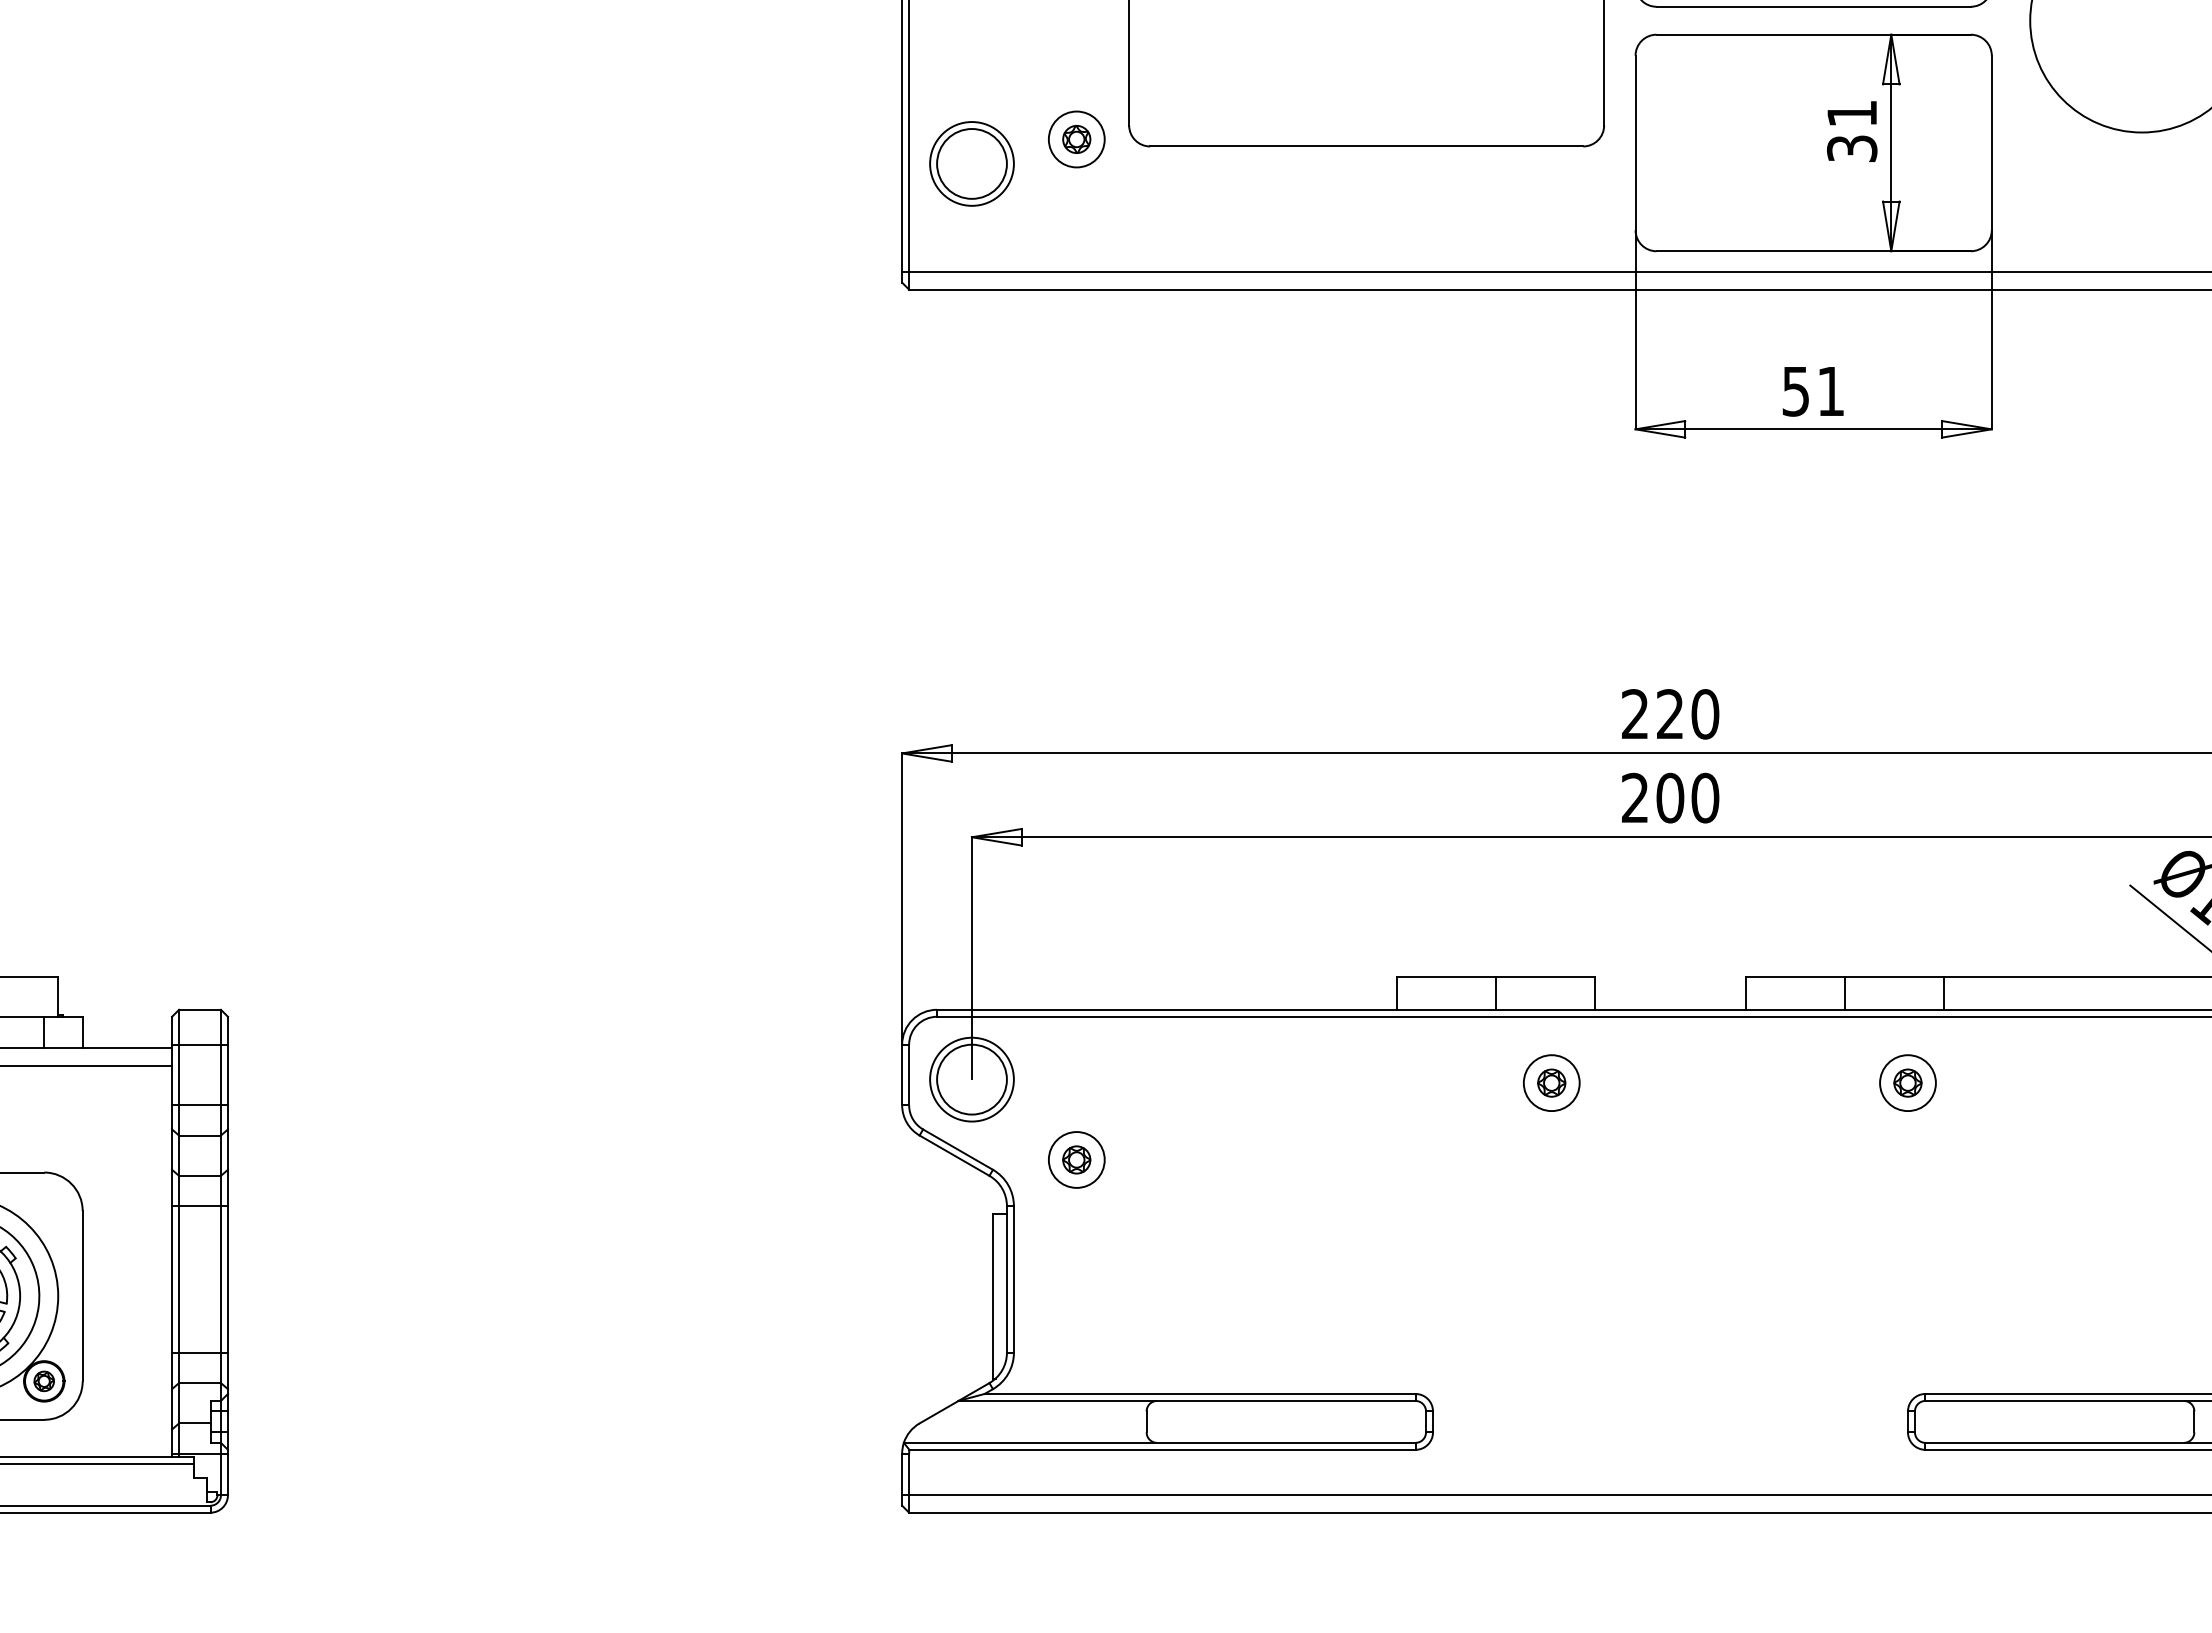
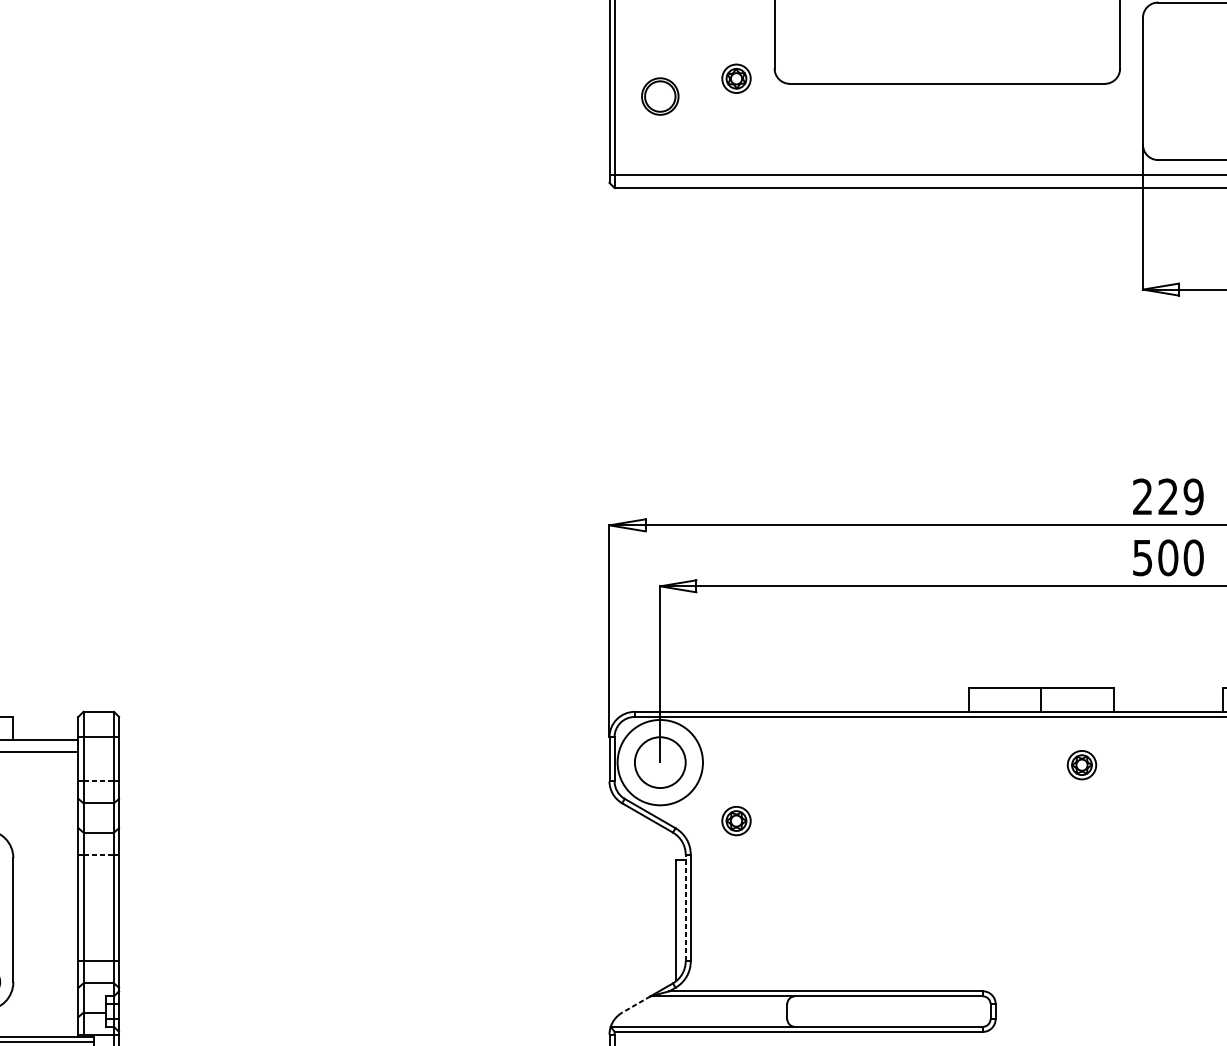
circle: (1076, 139) -> (736, 78), size x0.7
part: (971, 163) -> (659, 96), size x0.6
text: (1705, 714) -> (1193, 497), 220 -> 229
text: (1635, 797) -> (1142, 557), 200 -> 500
circle: (971, 1079) -> (659, 762), size x1.4
circle: (1551, 1083) -> (1081, 765), size x0.7
line: (200, 1105) -> (99, 781), solid -> dashed
circle: (1076, 1159) -> (736, 820), size x0.7
line: (200, 1206) -> (99, 854), solid -> dashed
line: (1006, 1278) -> (685, 907), solid -> dashed
line: (938, 1412) -> (635, 1004), solid -> dashed

